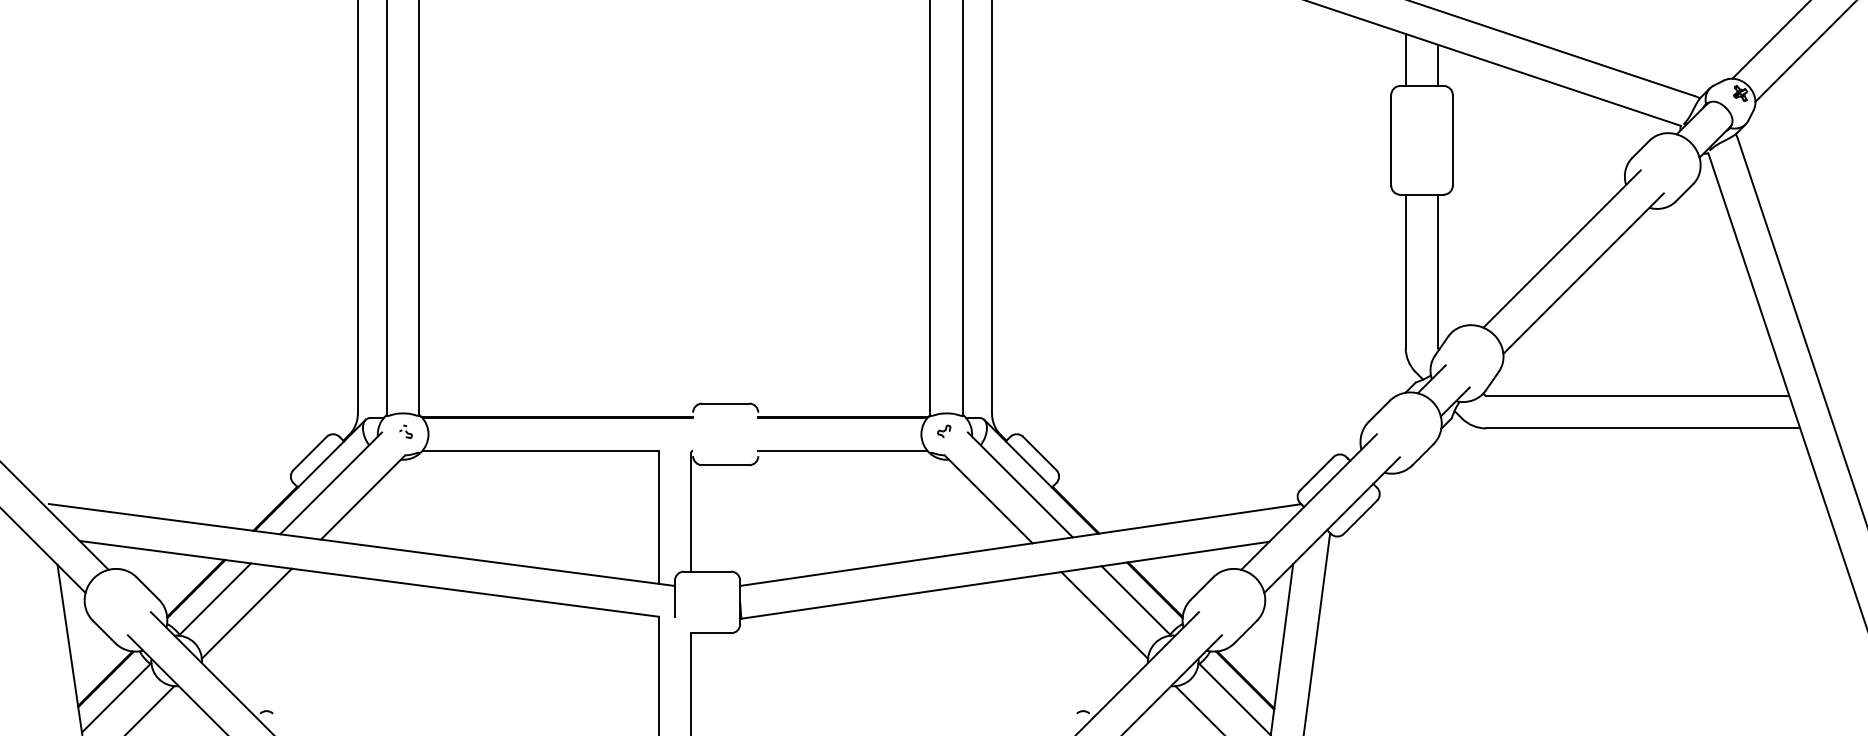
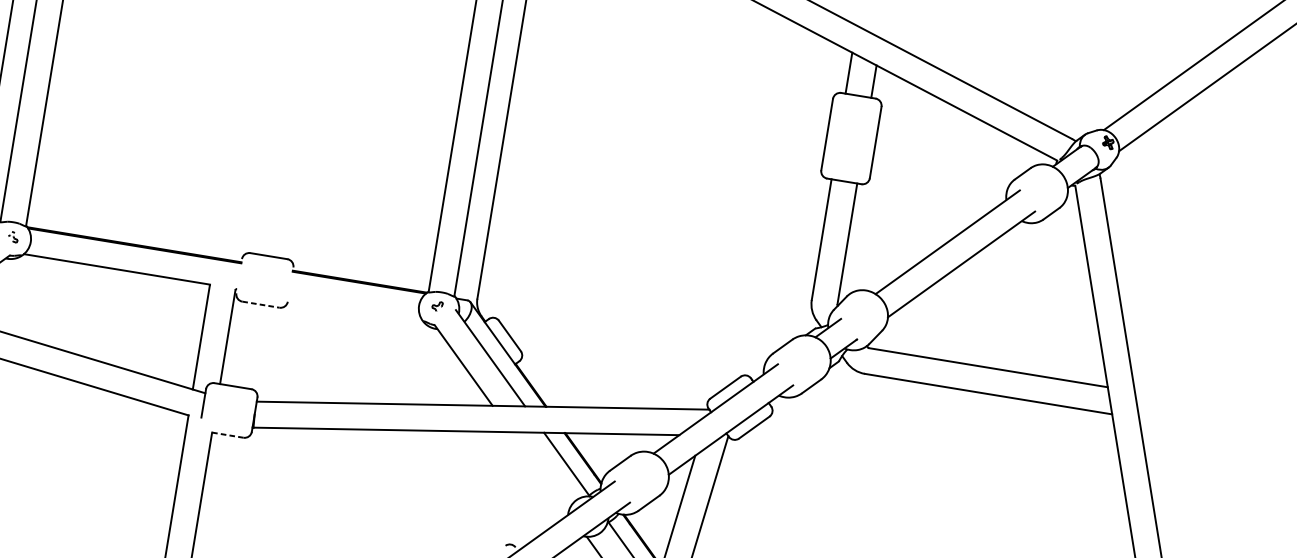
line: (842, 450) -> (354, 308), removed
line: (725, 465) -> (260, 304), solid -> dashed
line: (1104, 615) -> (539, 471), removed
line: (711, 633) -> (228, 435), solid -> dashed

